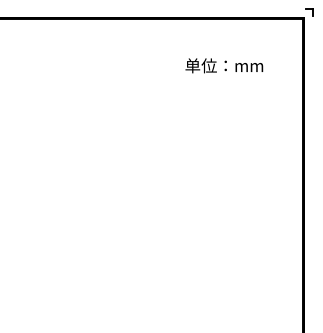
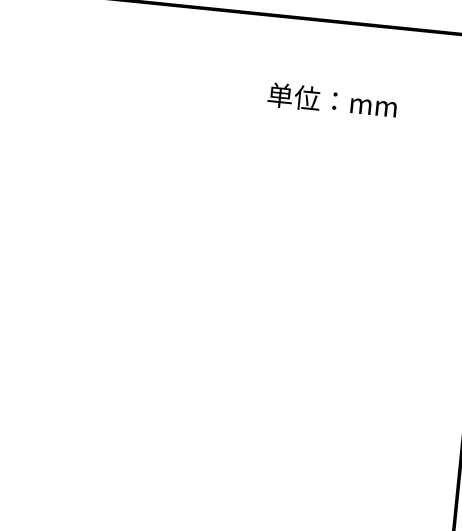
text: (224, 65) -> (332, 100), moved

